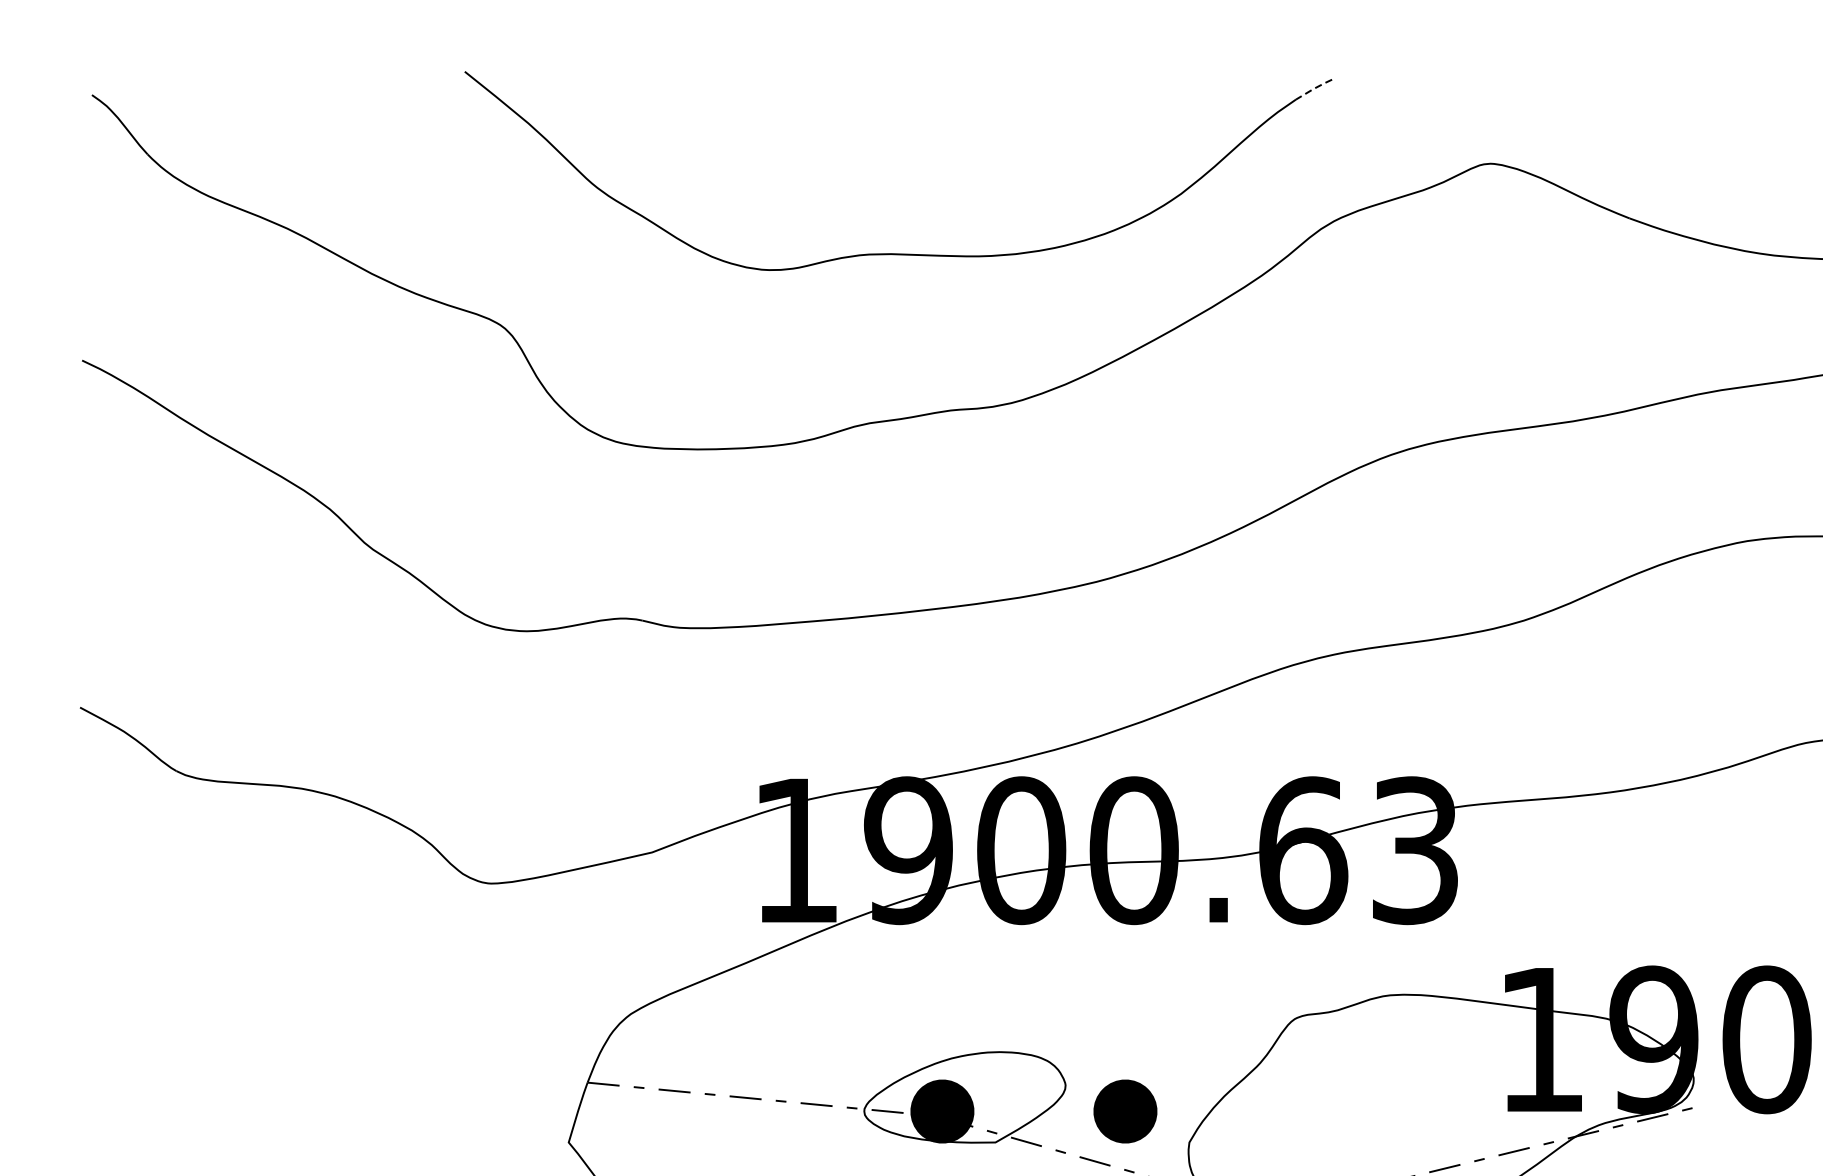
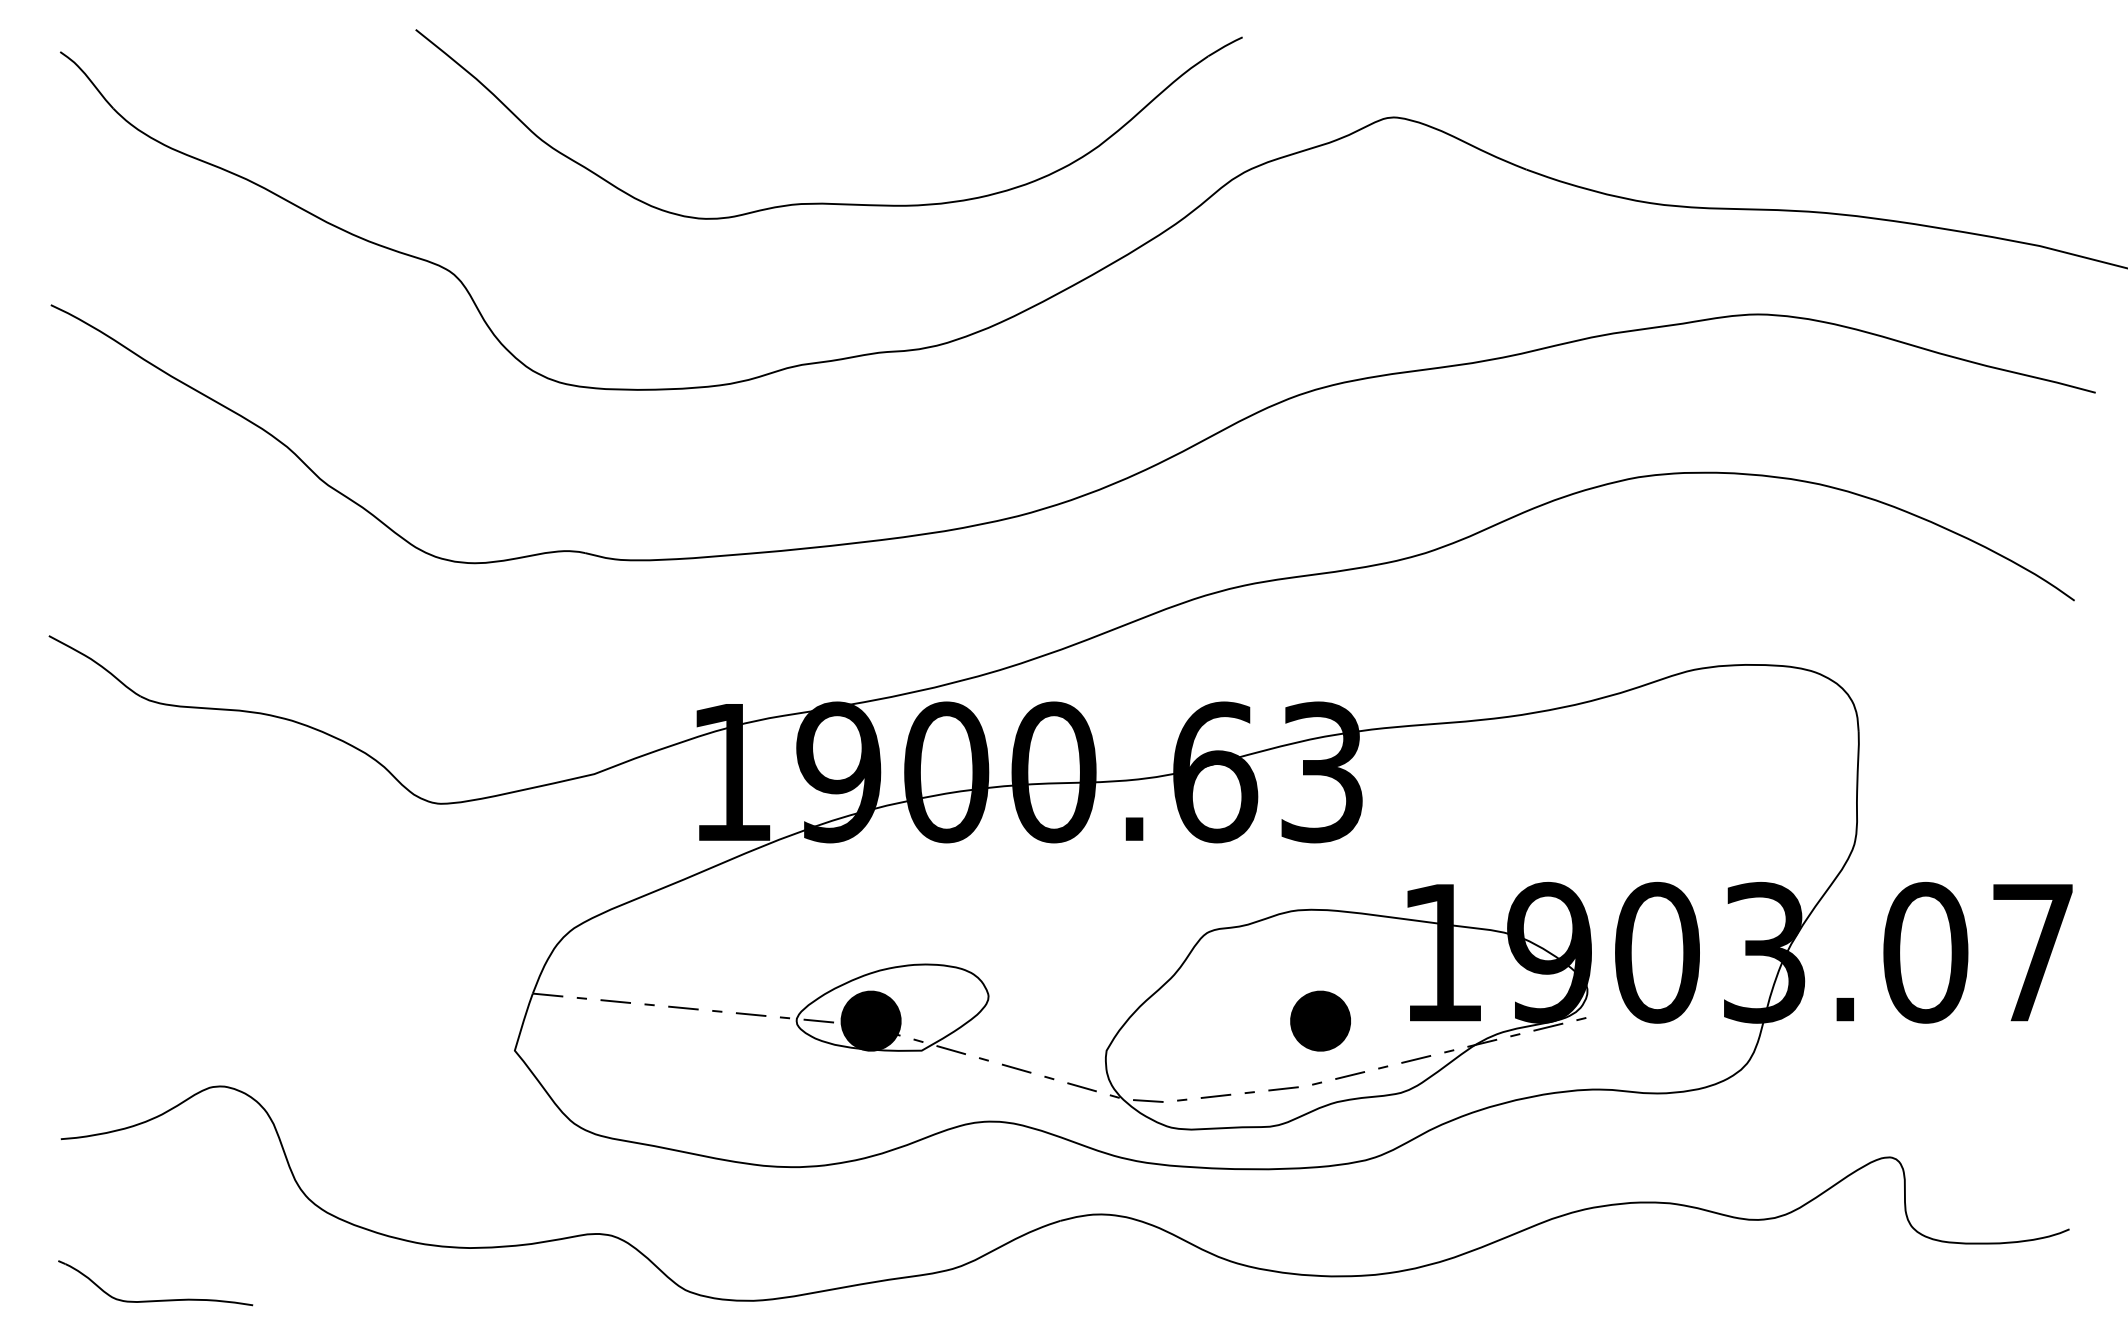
line: (1313, 89) -> (1224, 46), dashed -> solid
part: (1125, 1110) -> (1320, 1020), moved

